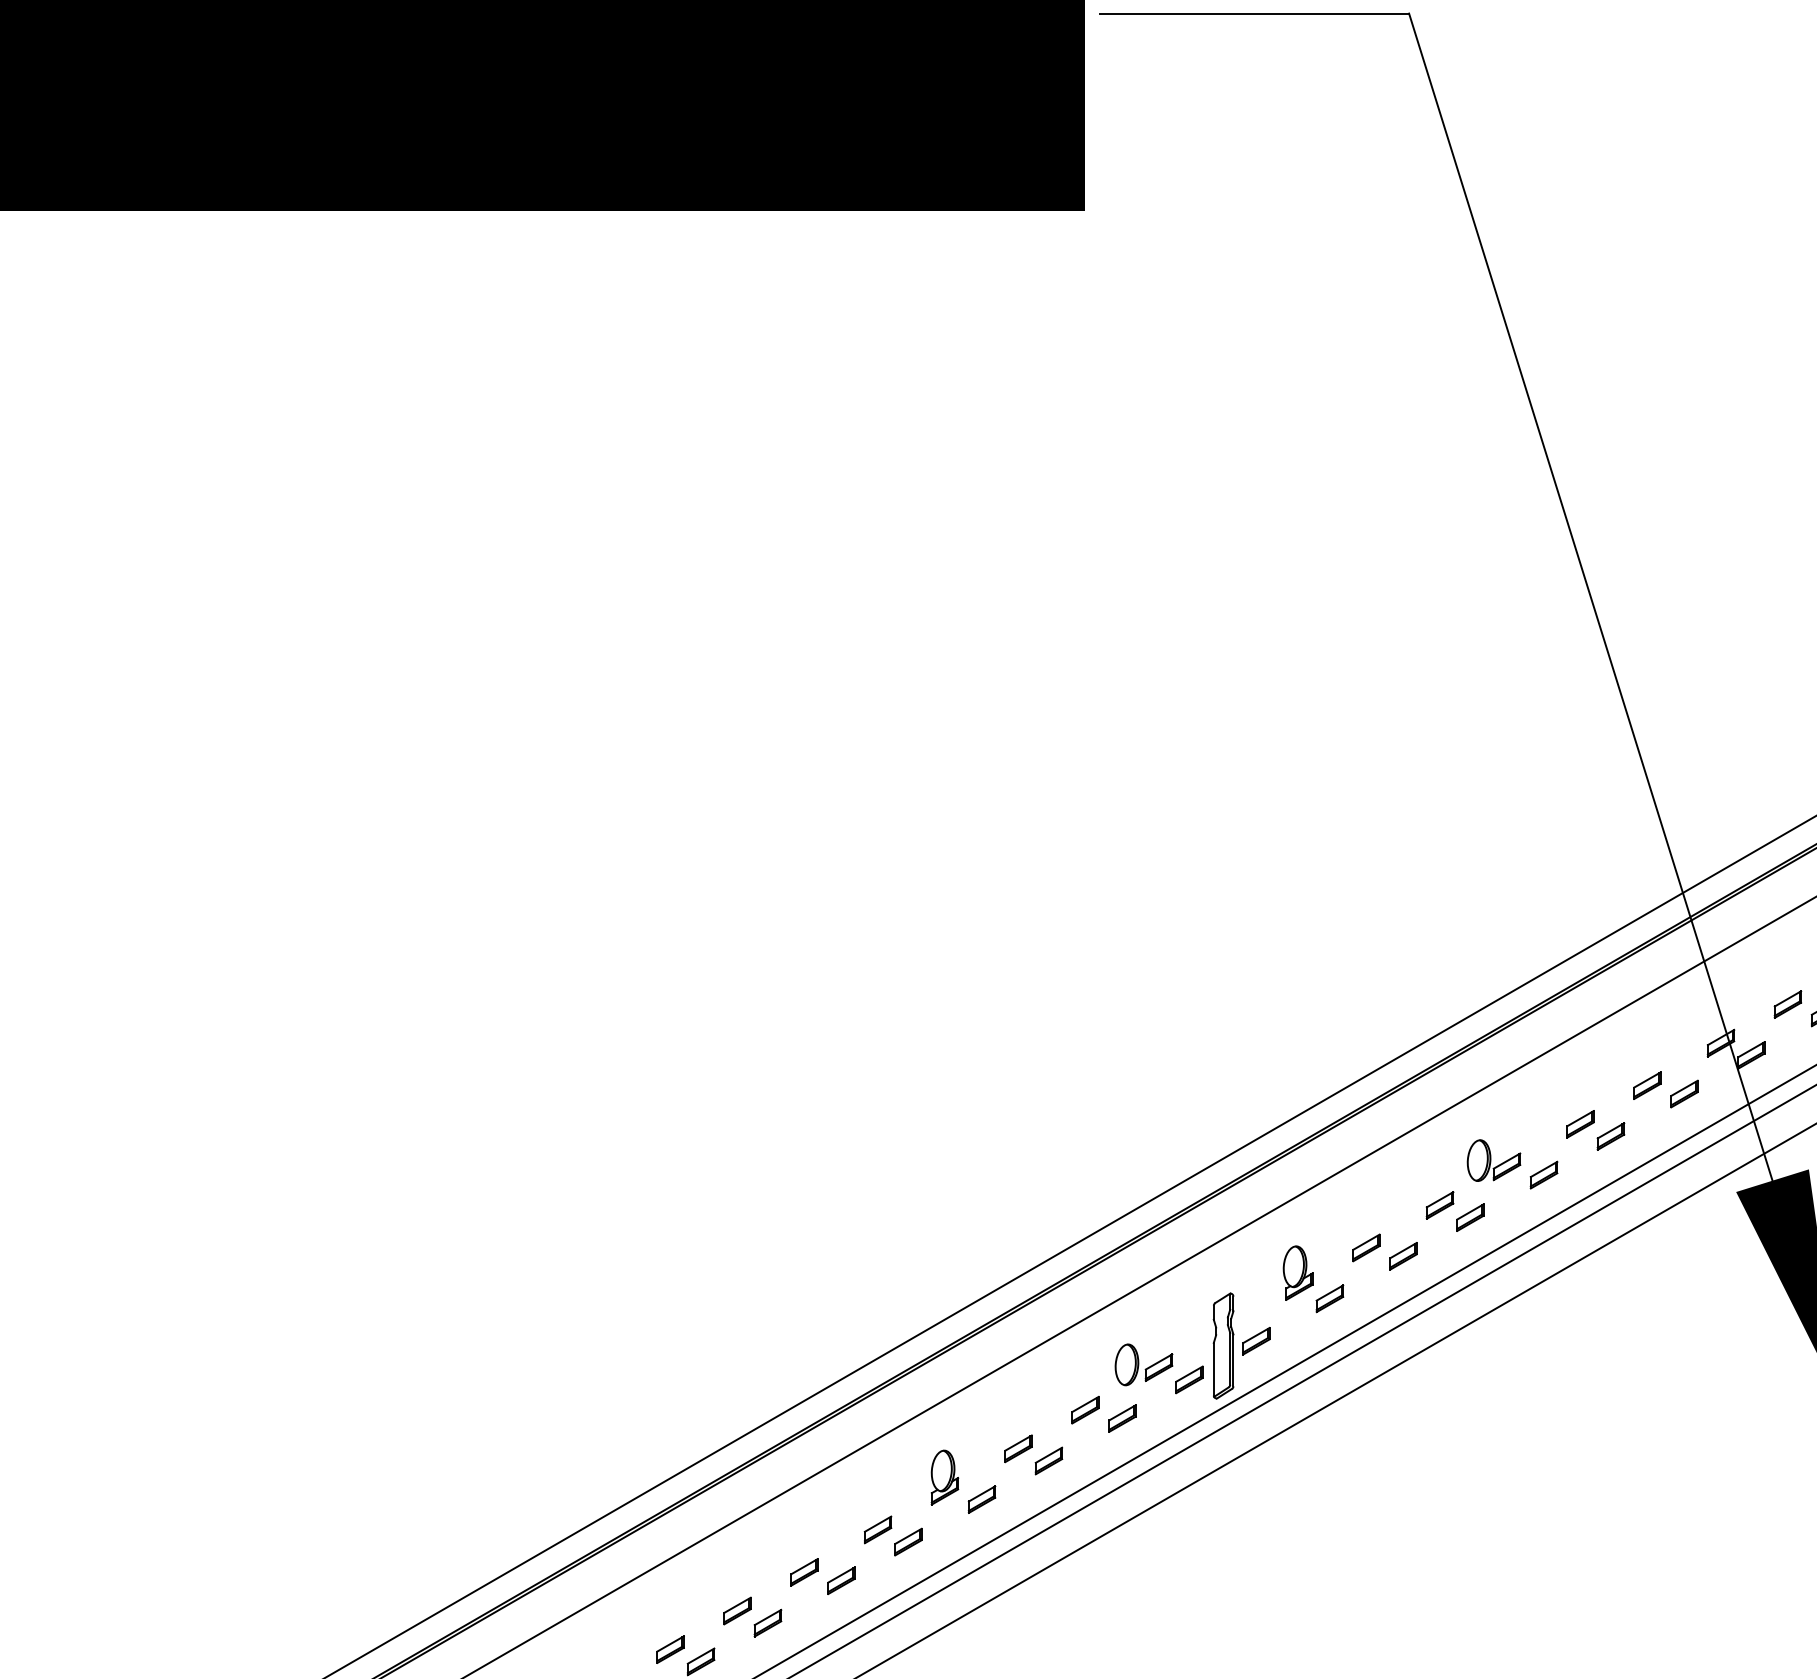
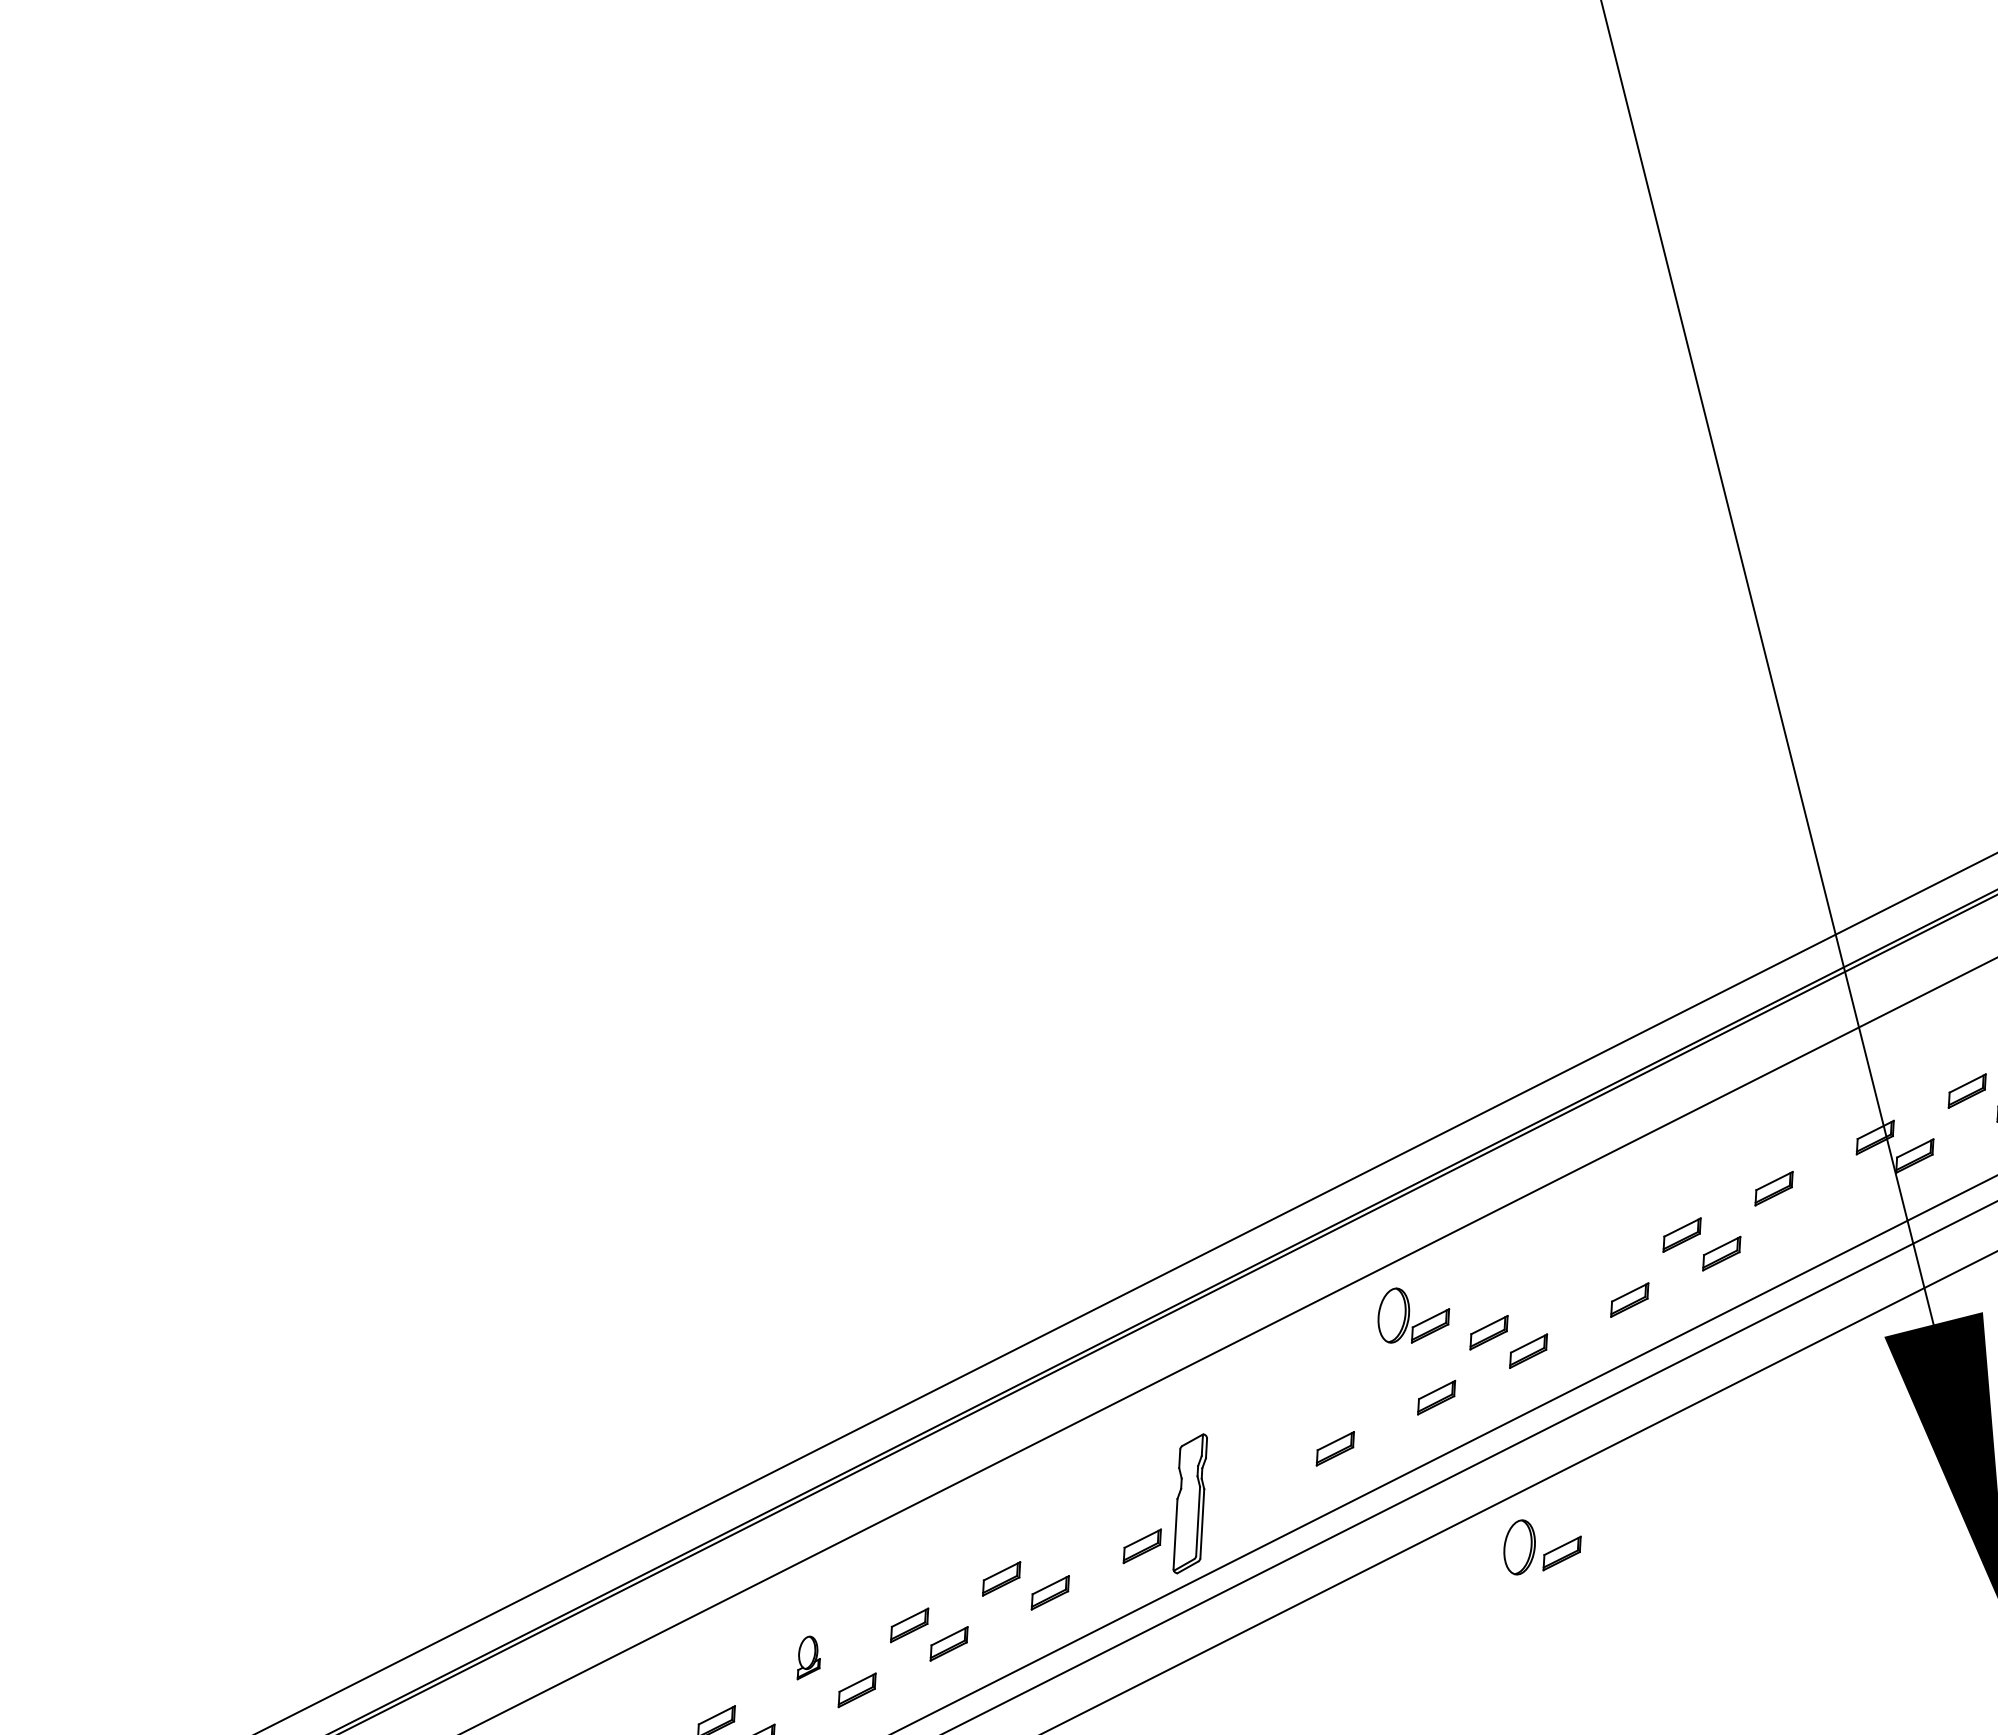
part: (1684, 1093) -> (1822, 1201), removed
part: (1493, 1160) -> (1413, 1316), moved
part: (1366, 1247) -> (1387, 1383), removed
part: (1297, 1272) -> (1294, 1411), removed
part: (1256, 1341) -> (1234, 1500), removed
part: (1143, 1364) -> (1541, 1548), moved
part: (944, 1477) -> (808, 1658), size x0.6

